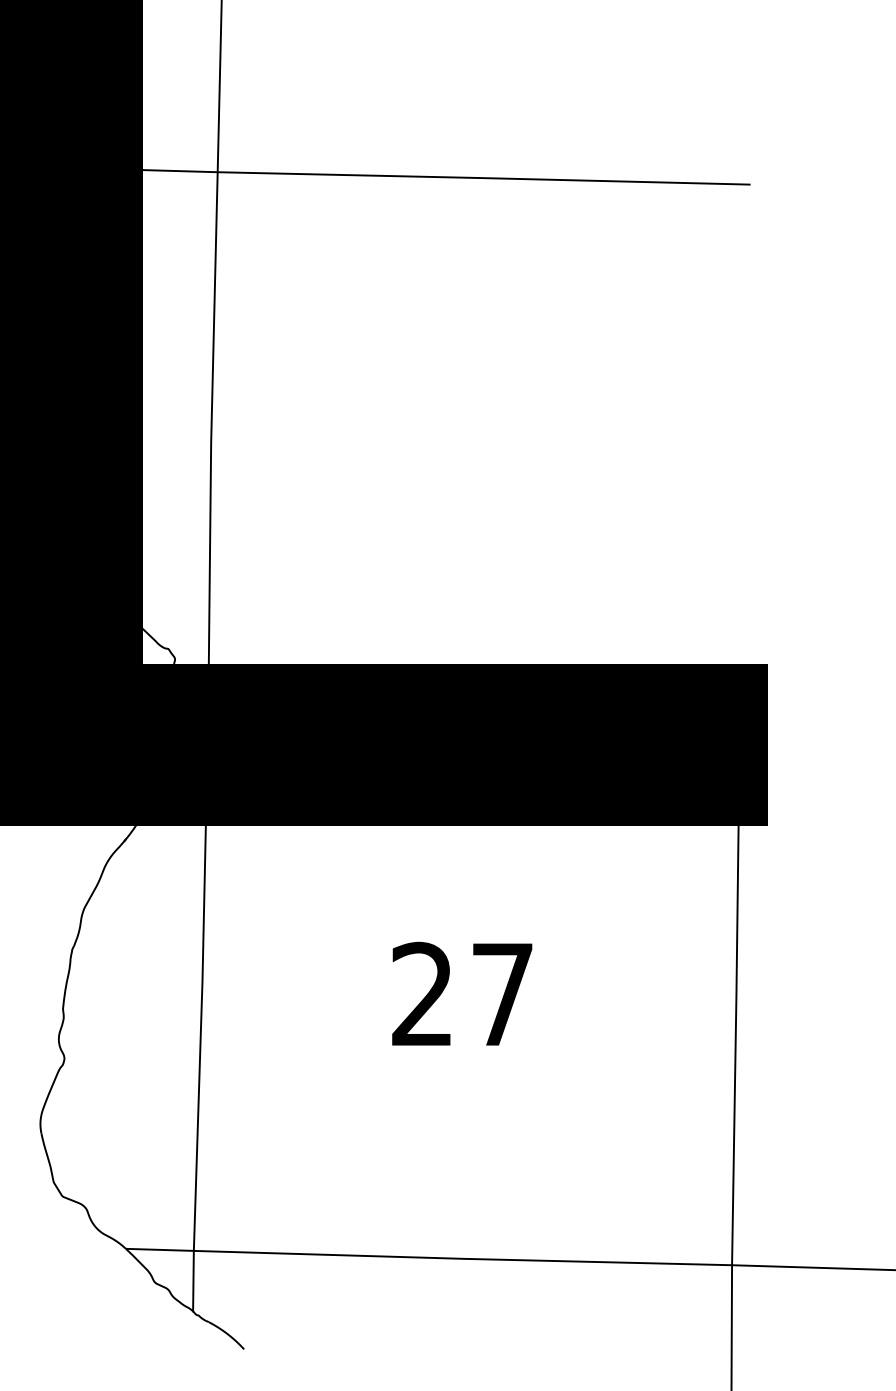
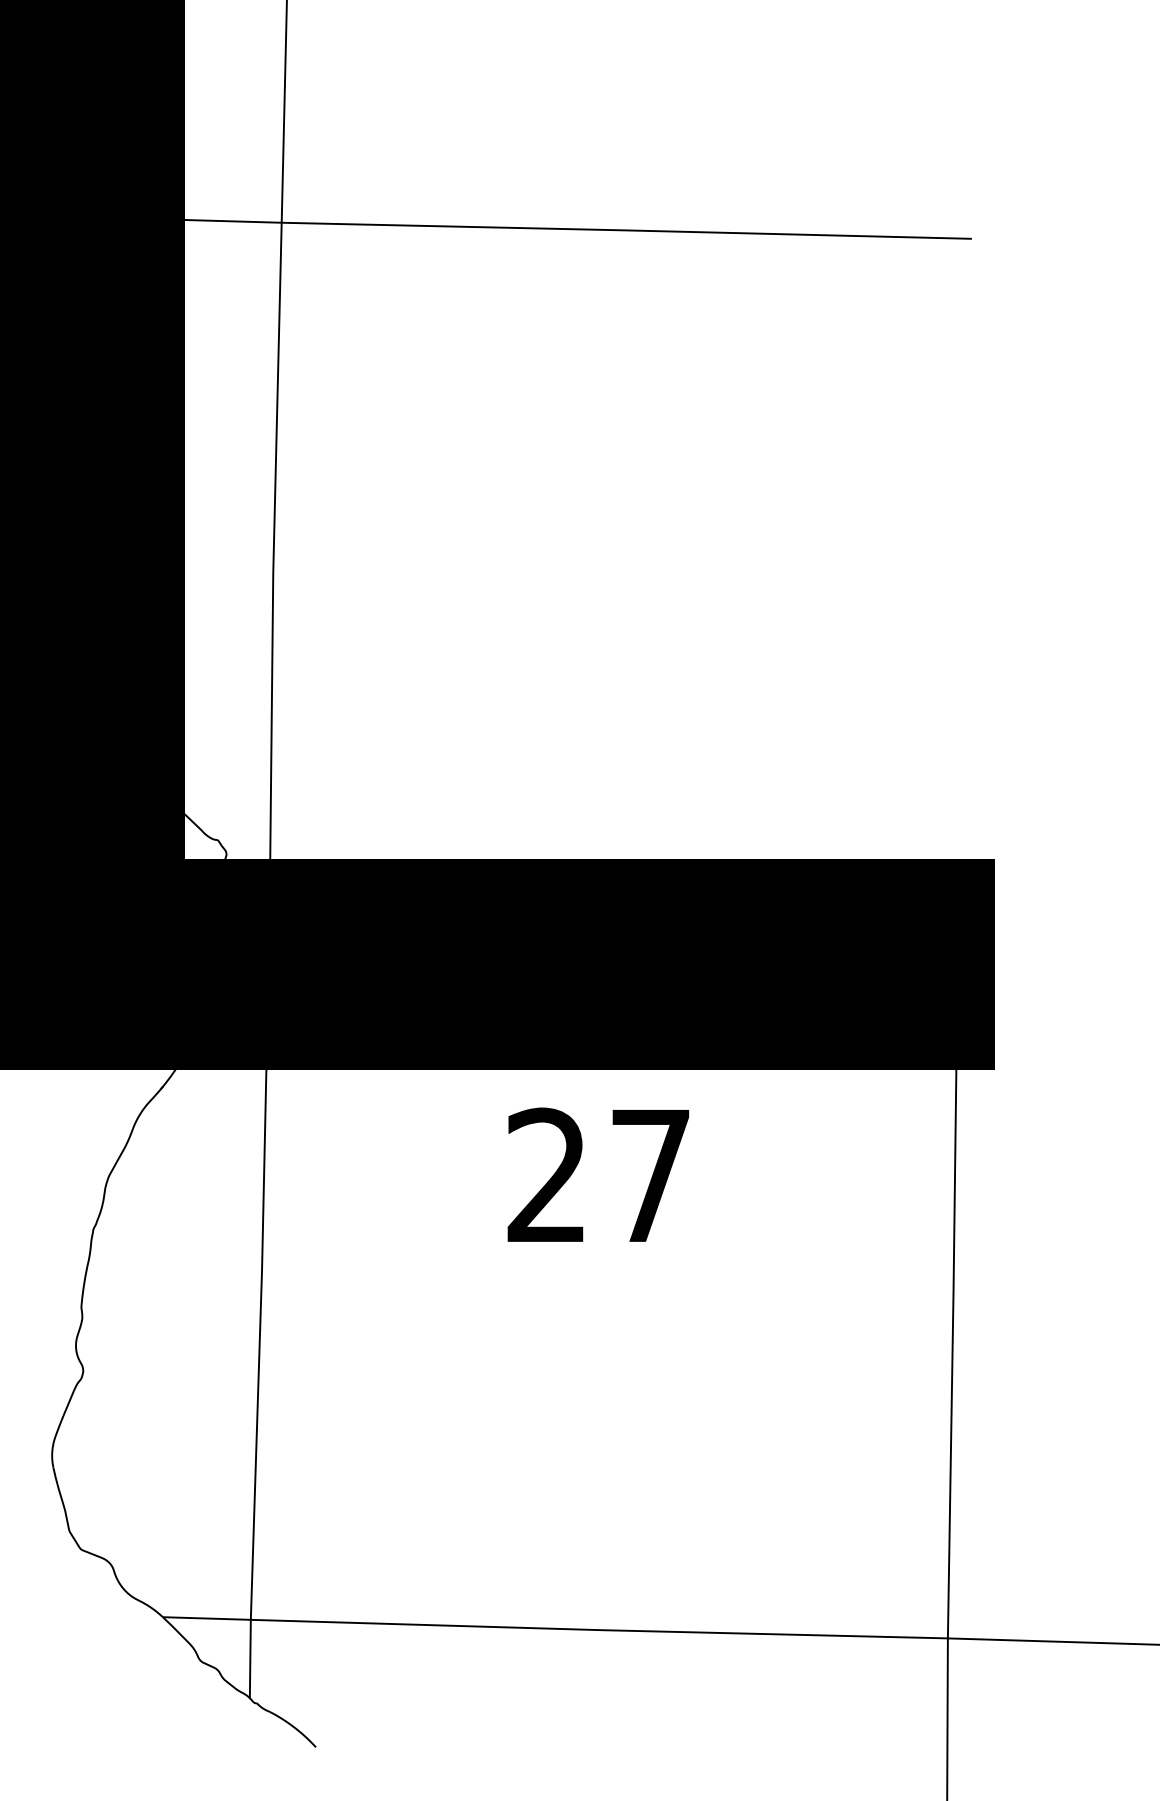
text: (462, 993) -> (598, 1174), moved

